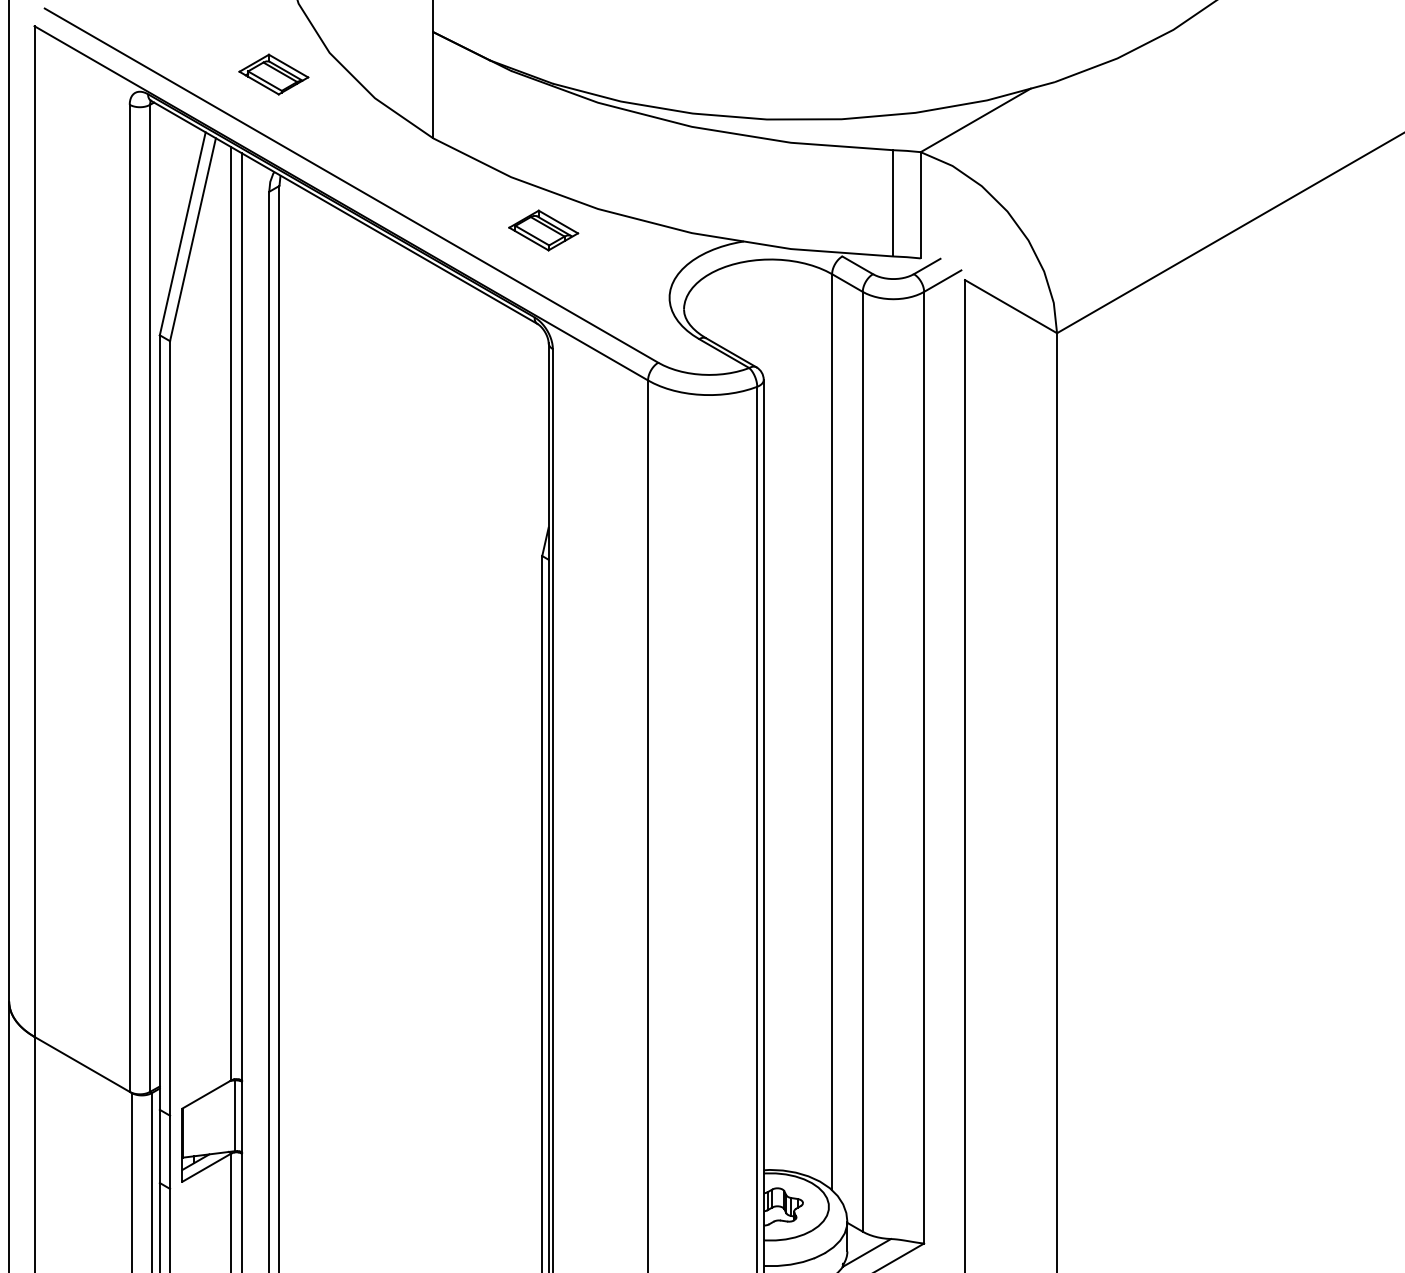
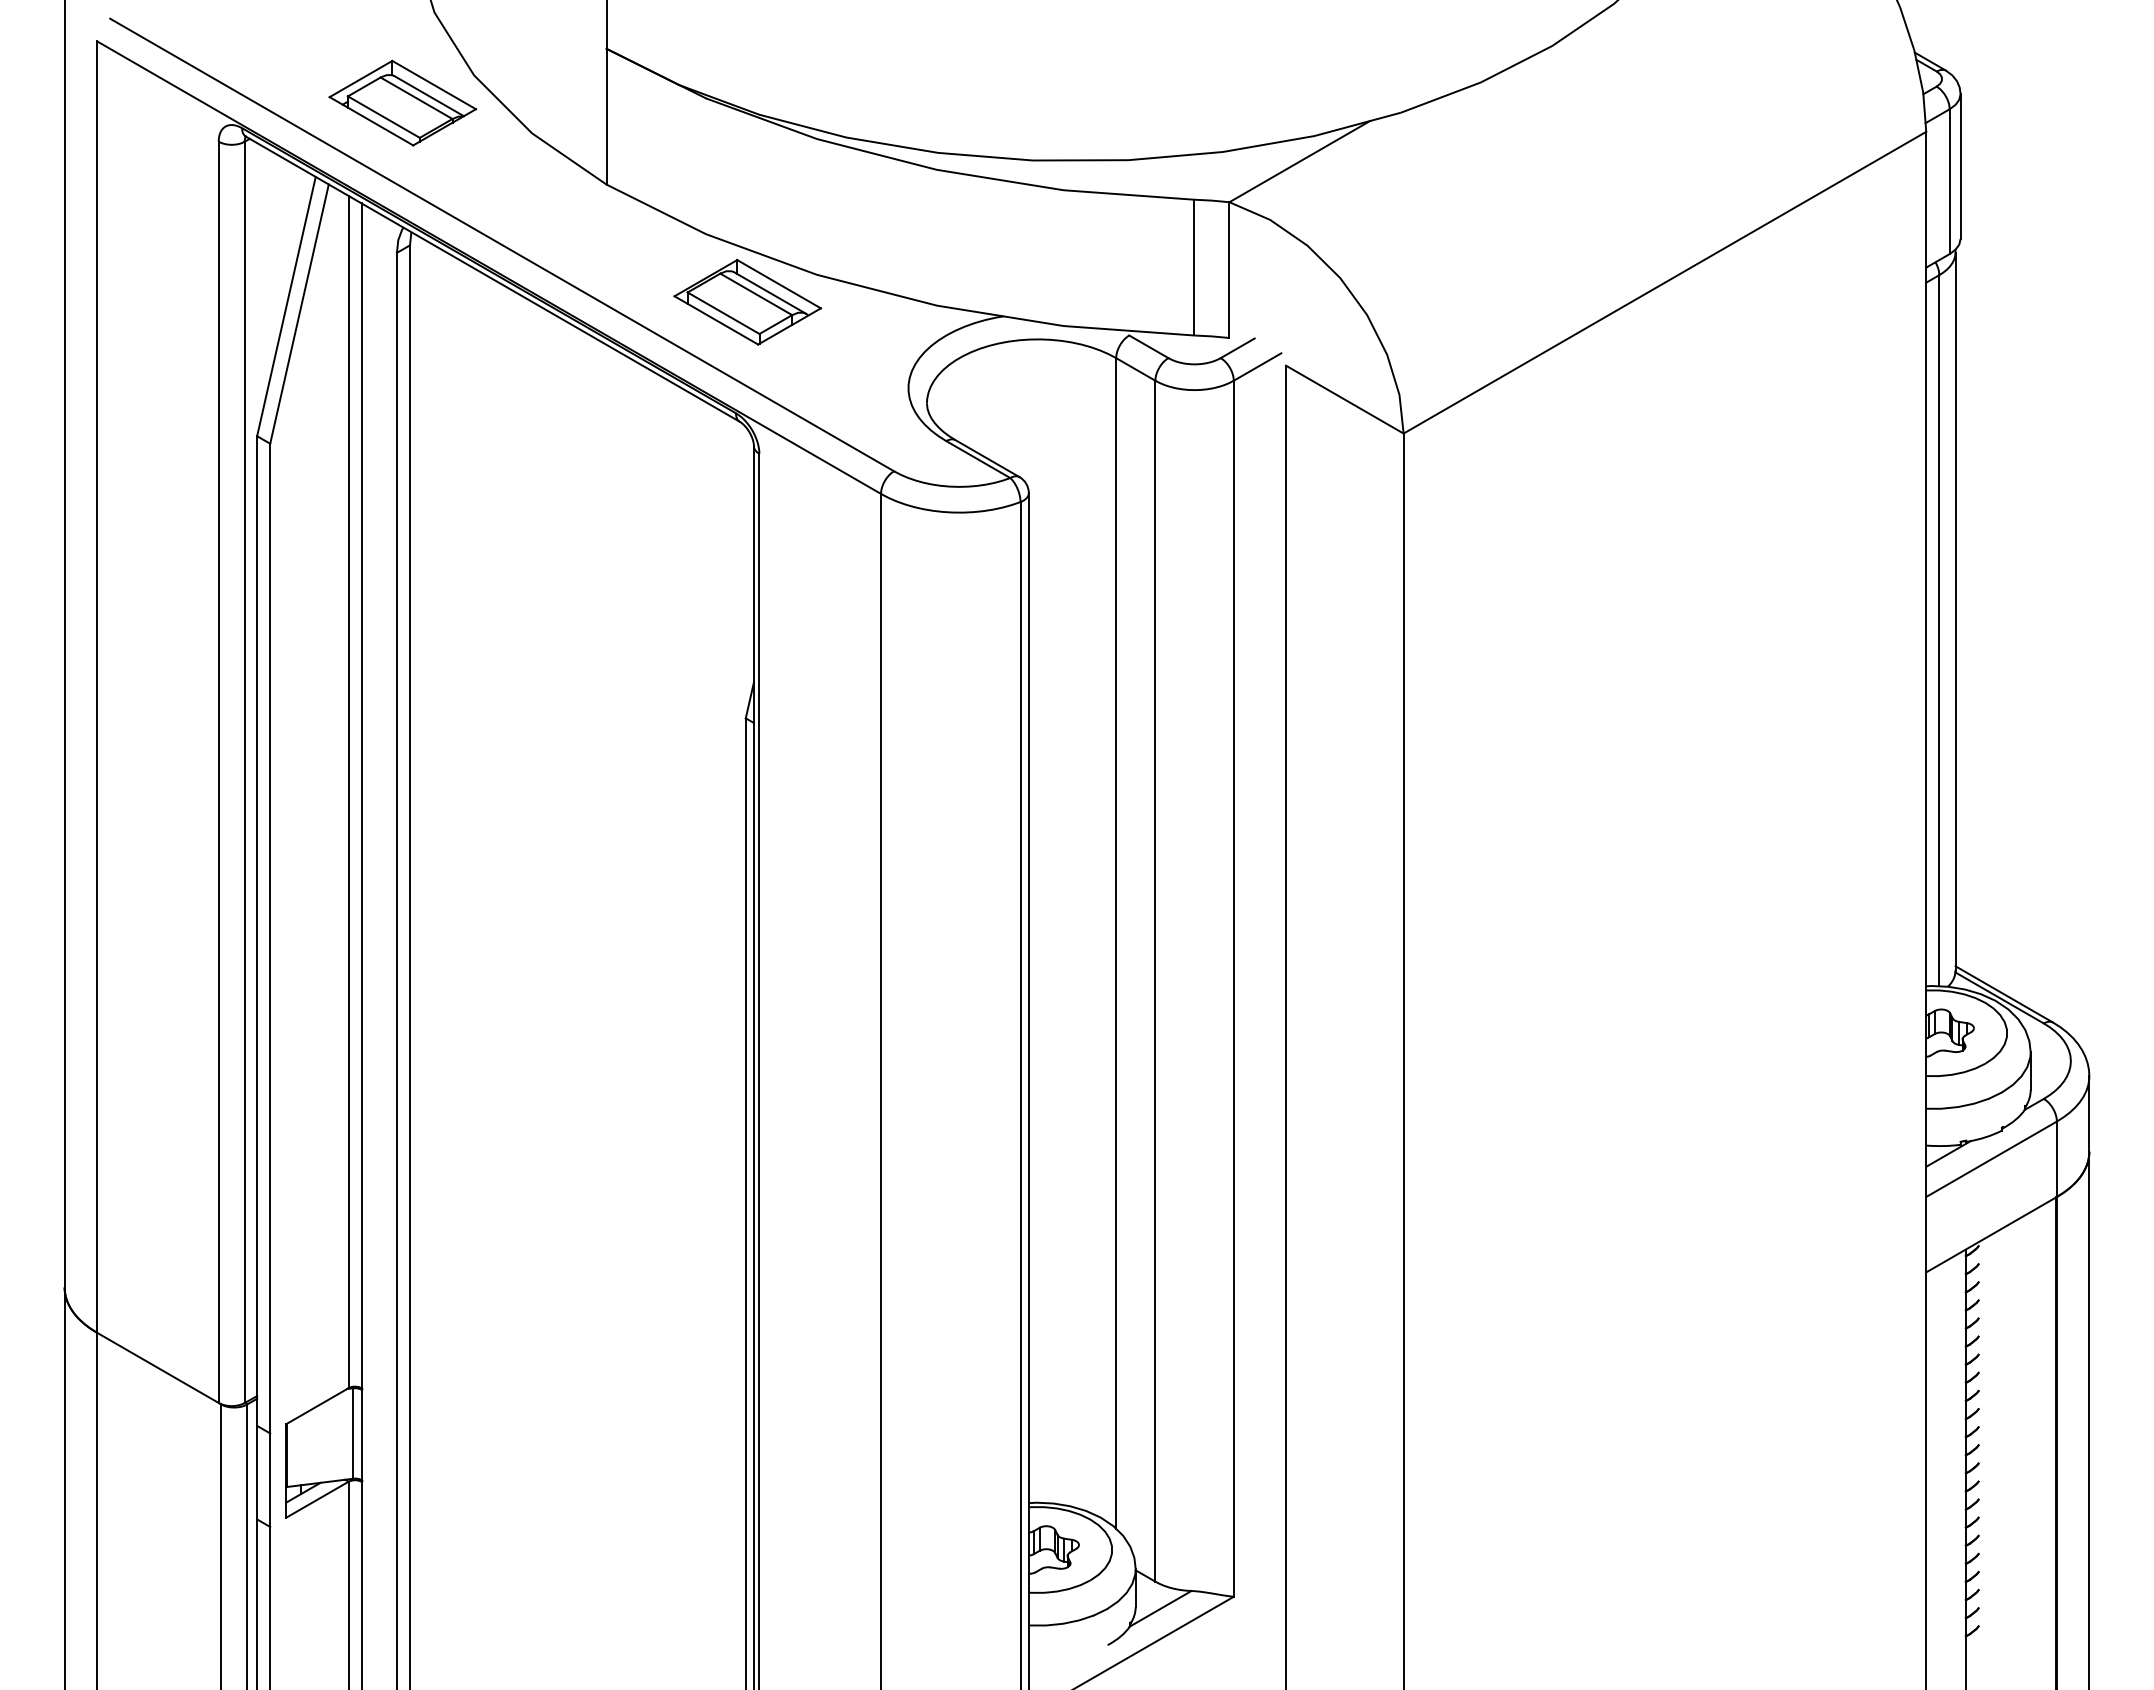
part: (273, 74) -> (402, 102), size x1.67
part: (543, 230) -> (747, 302), size x1.67

